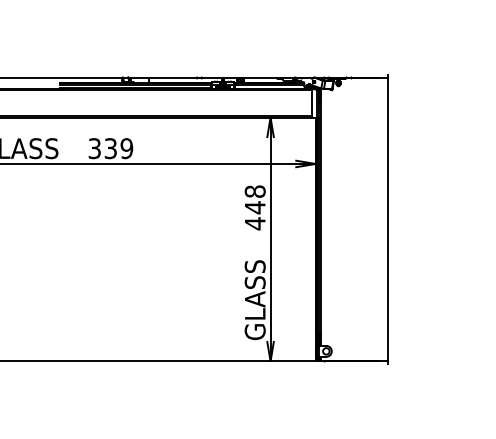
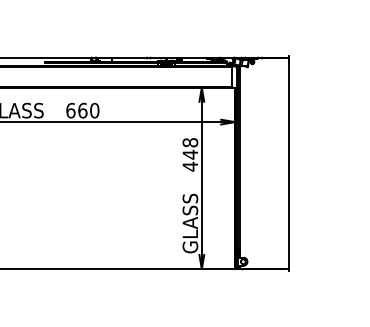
text: (110, 148) -> (82, 110), 339 -> 660

